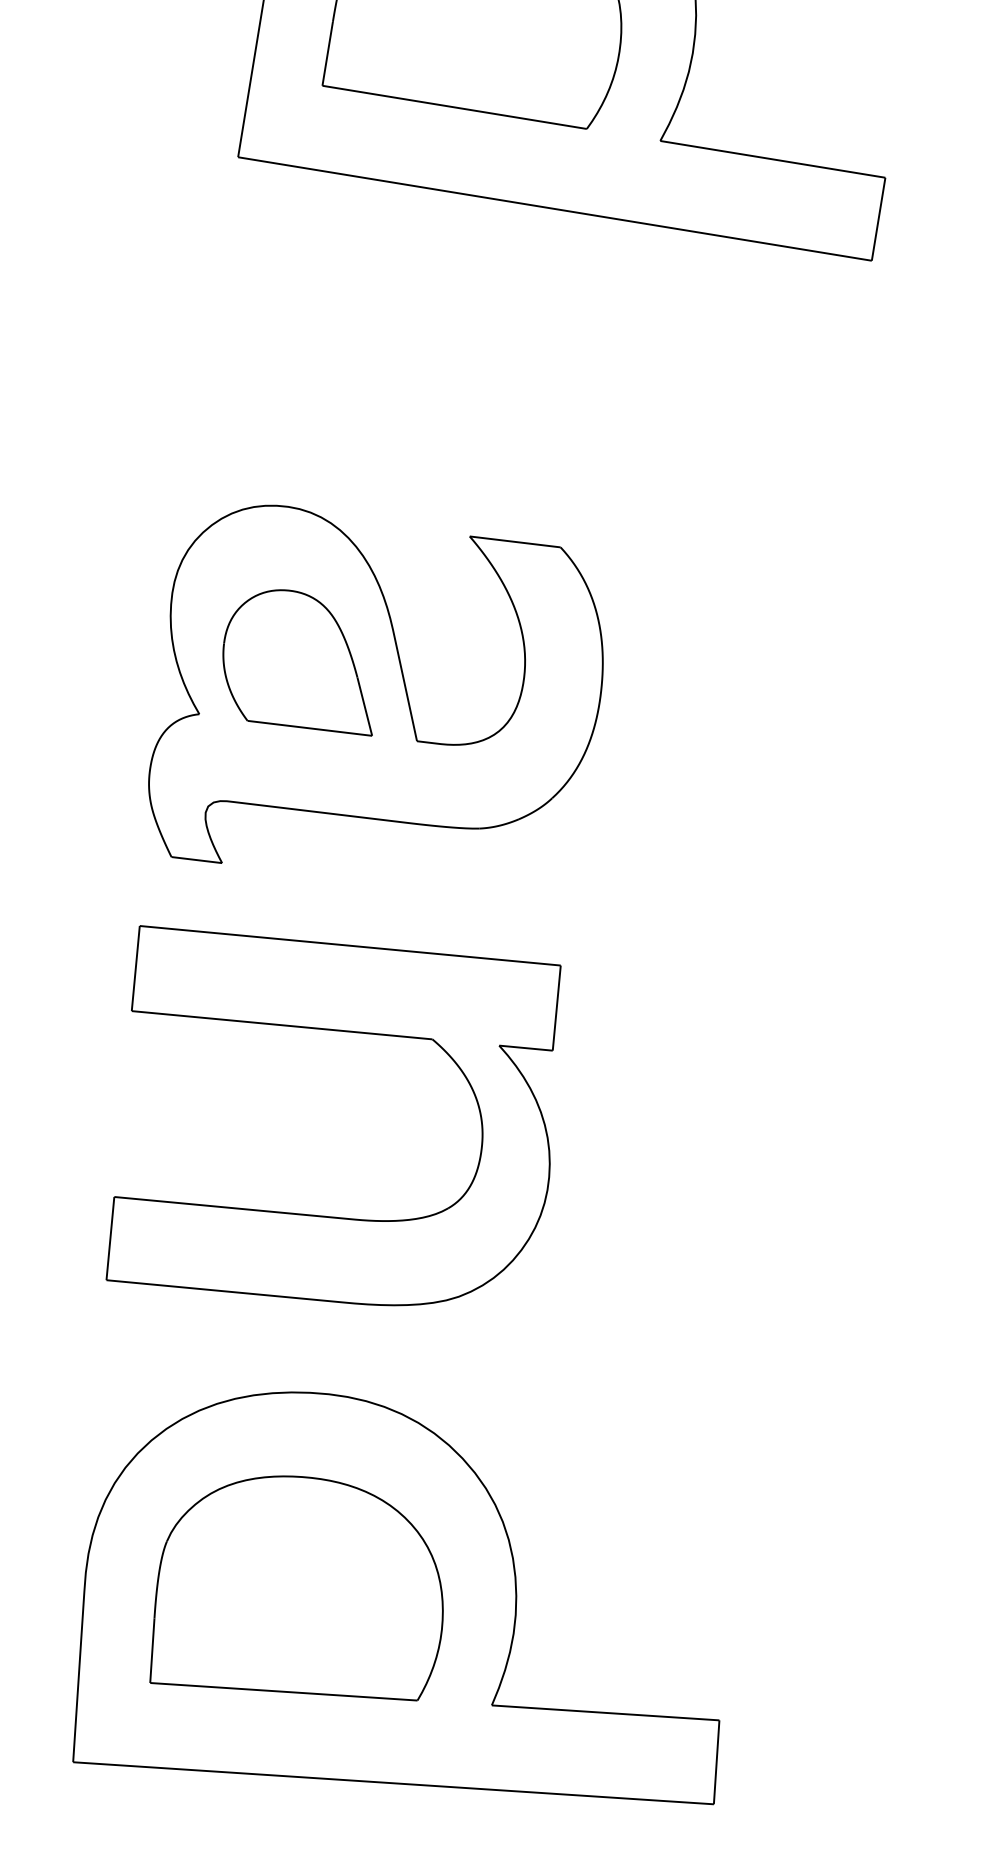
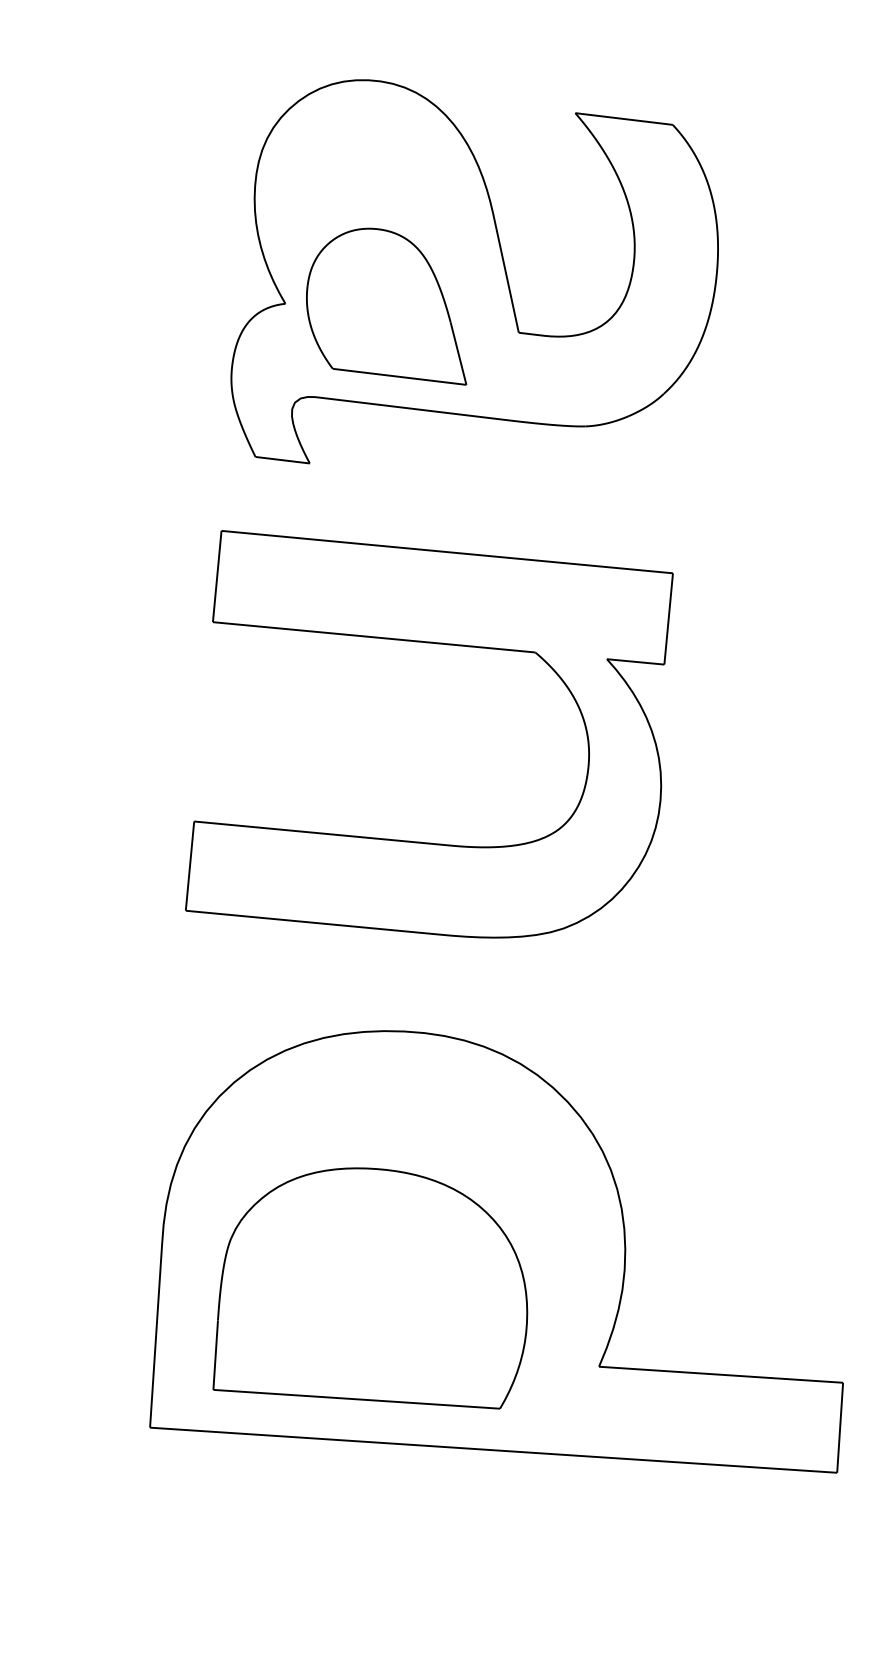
part: (297, 662) -> (386, 306), moved
part: (296, 1588) -> (370, 1288), moved

